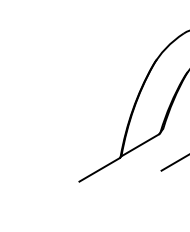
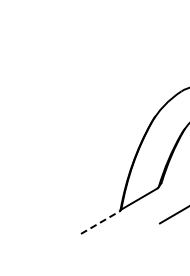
line: (99, 169) -> (100, 222), solid -> dashed

